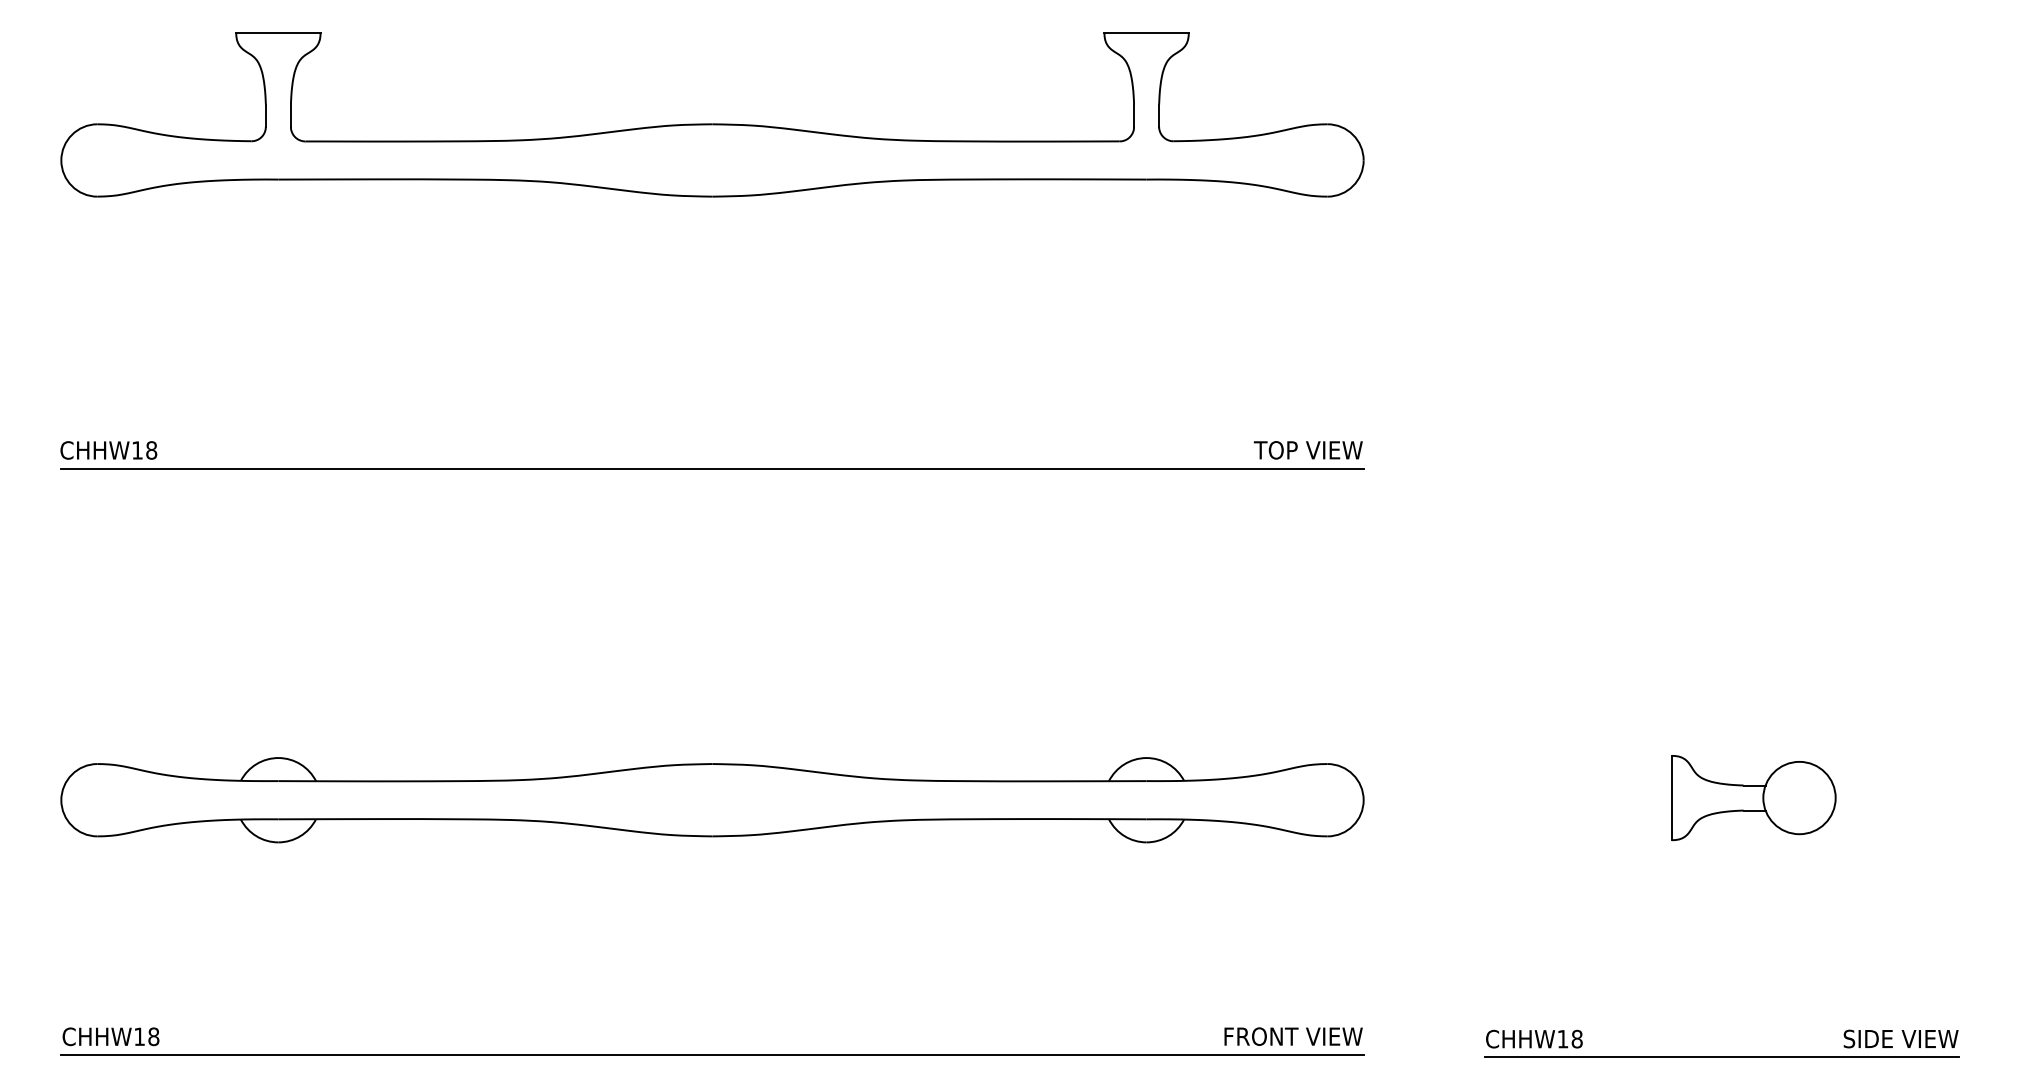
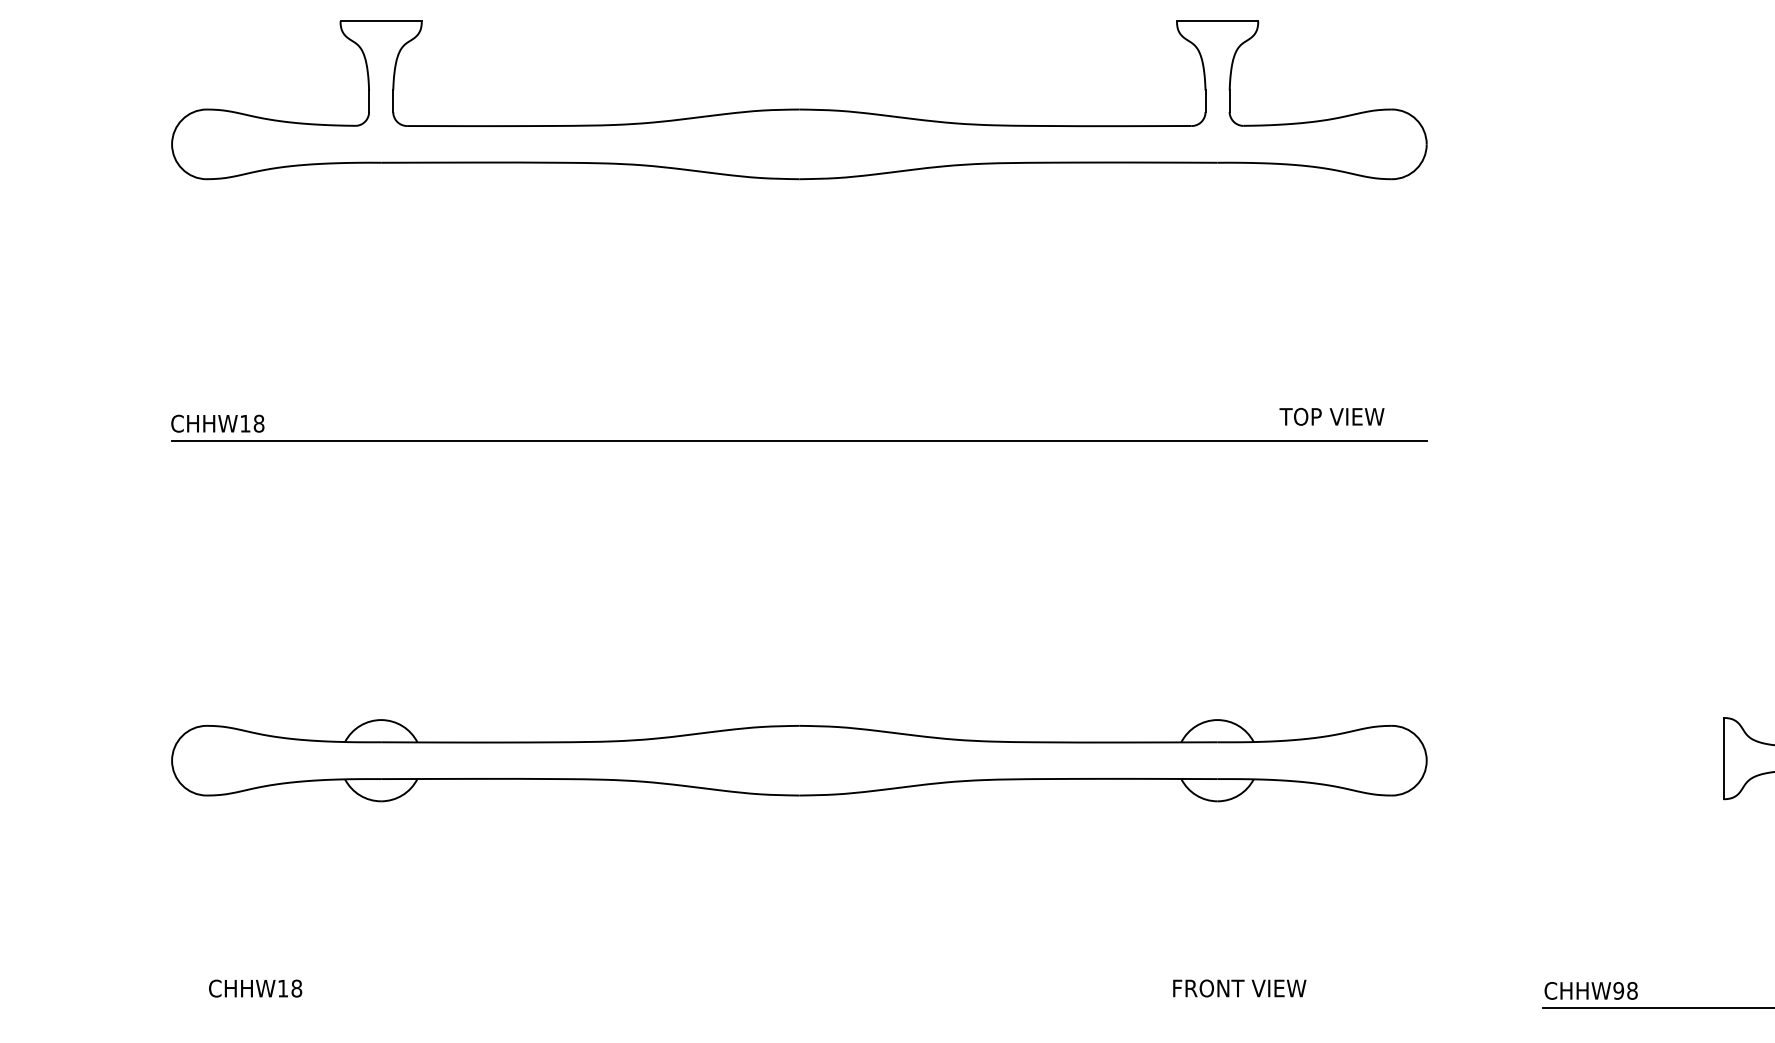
text: (1307, 450) -> (1331, 417), moved
text: (110, 1036) -> (255, 988), moved
text: (1293, 1036) -> (1239, 988), moved
text: (1562, 1038) -> (1618, 990), CHHW18 -> CHHW98
line: (712, 1054) -> (799, 1005), removed

